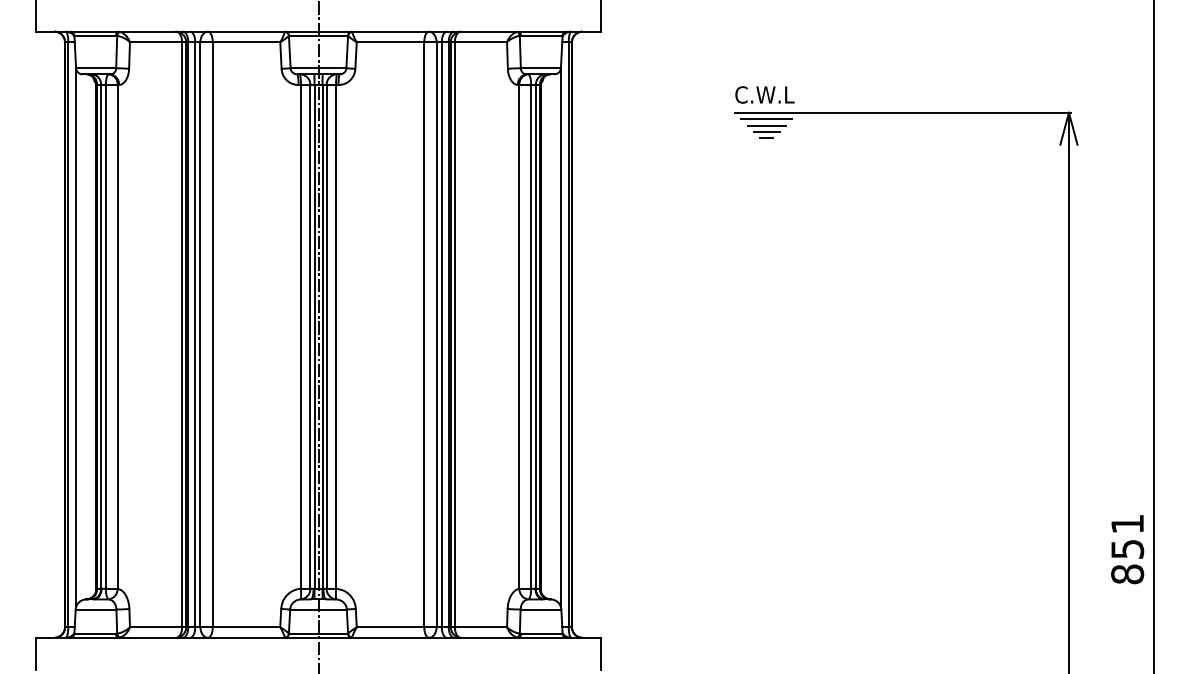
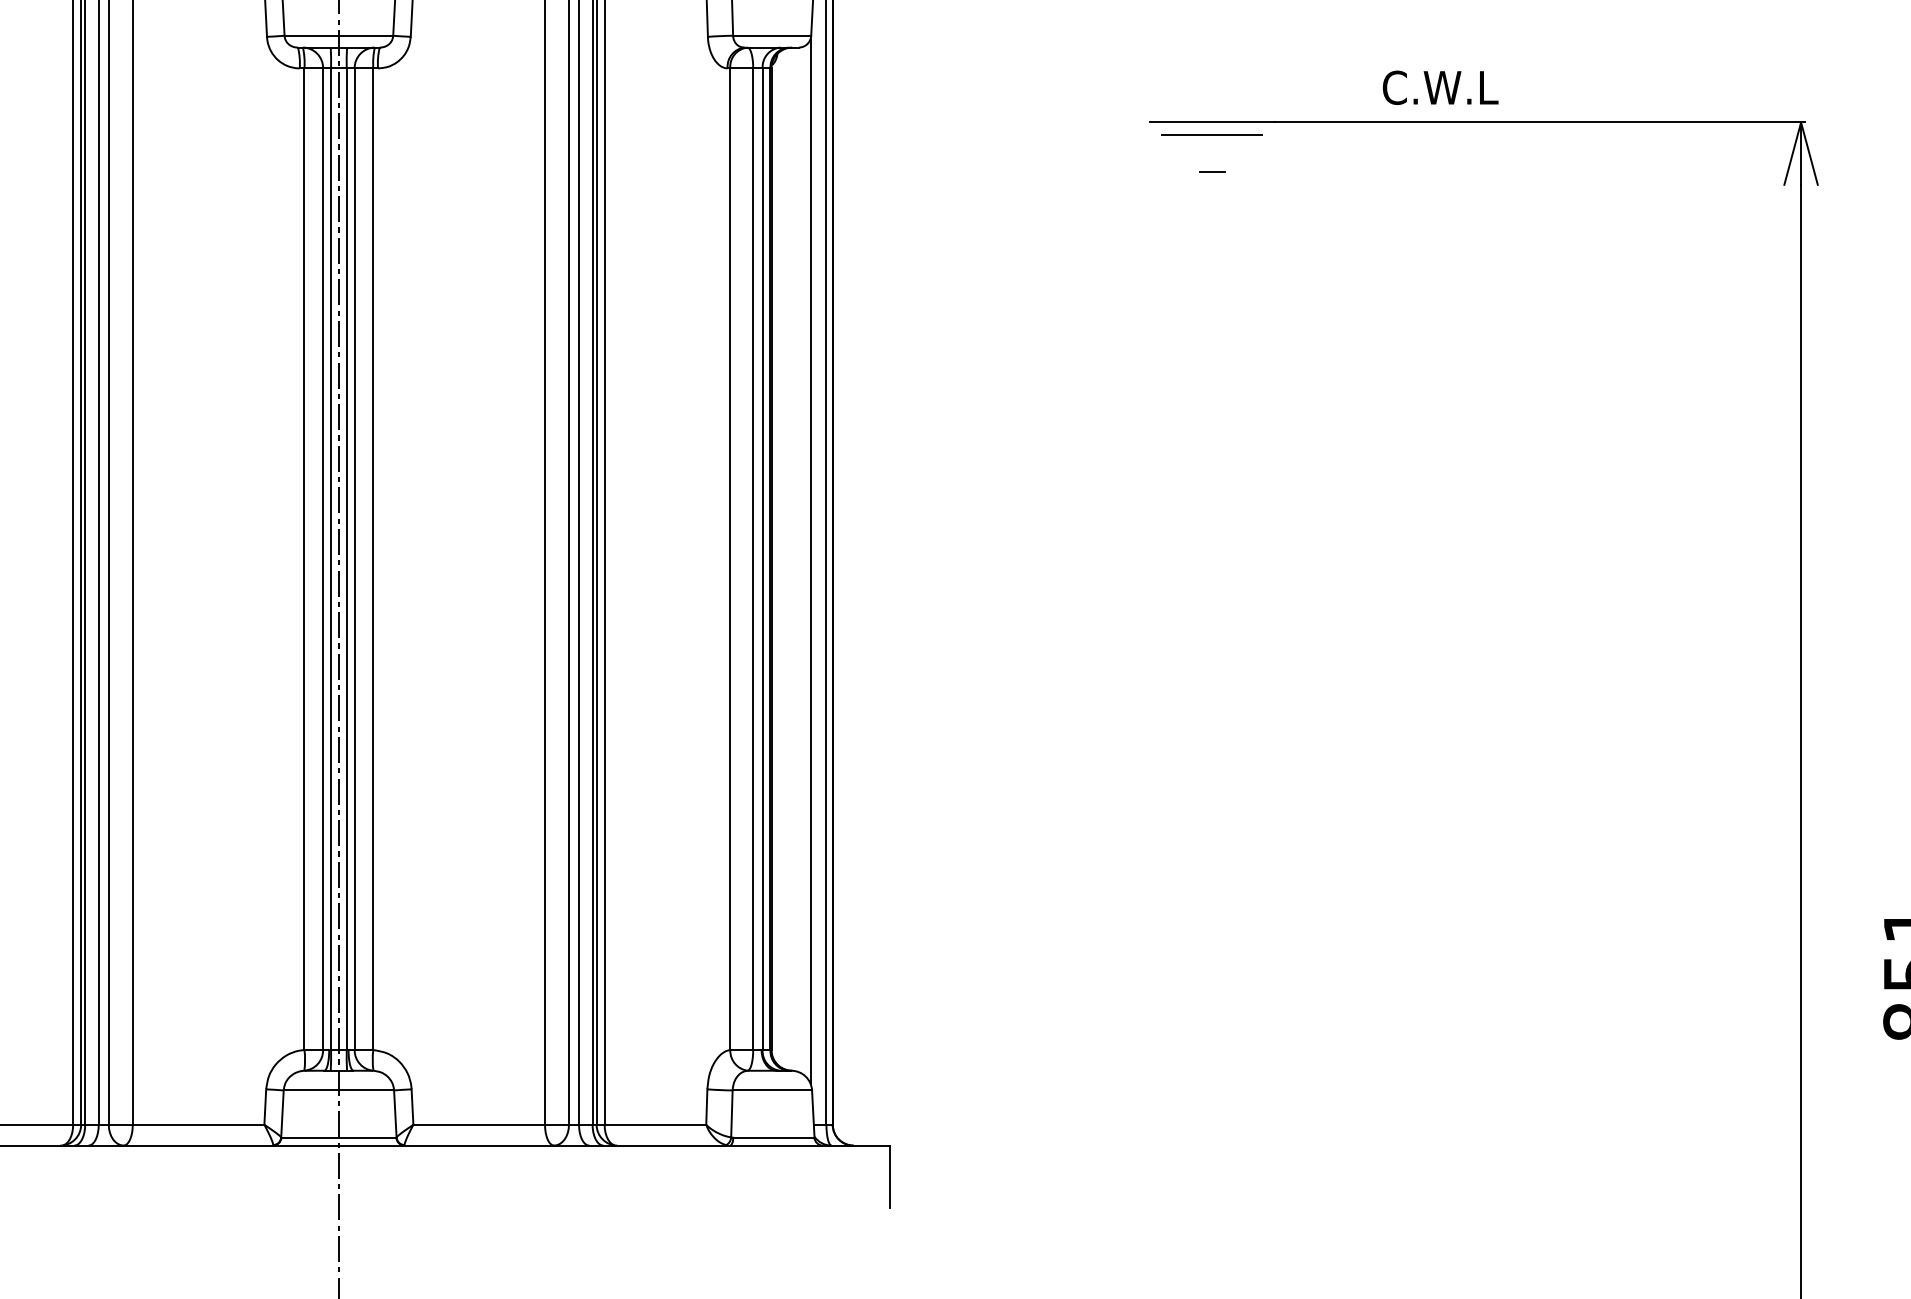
text: (764, 94) -> (1439, 86), moved
line: (766, 125) -> (1211, 147), removed
line: (766, 131) -> (1211, 158), removed

